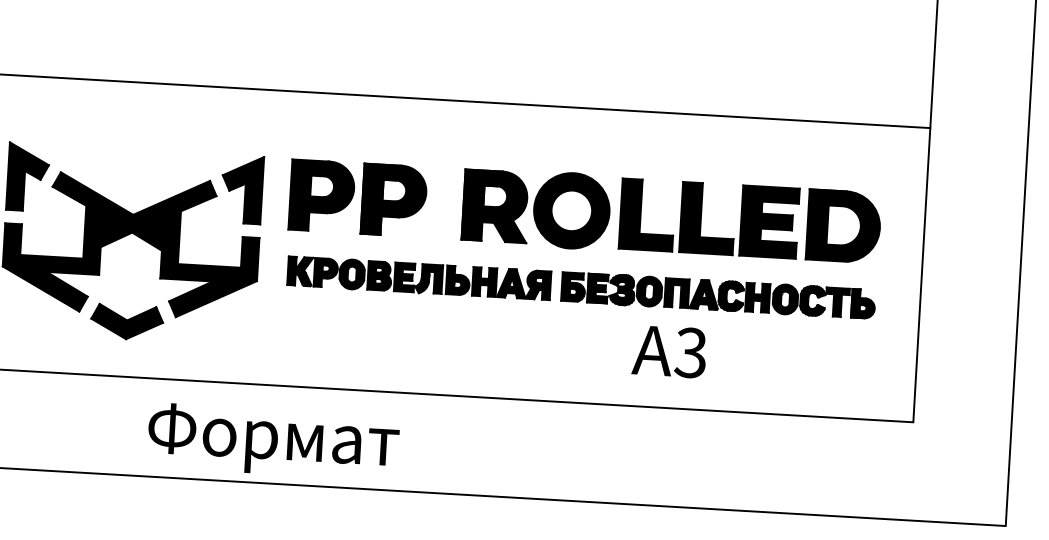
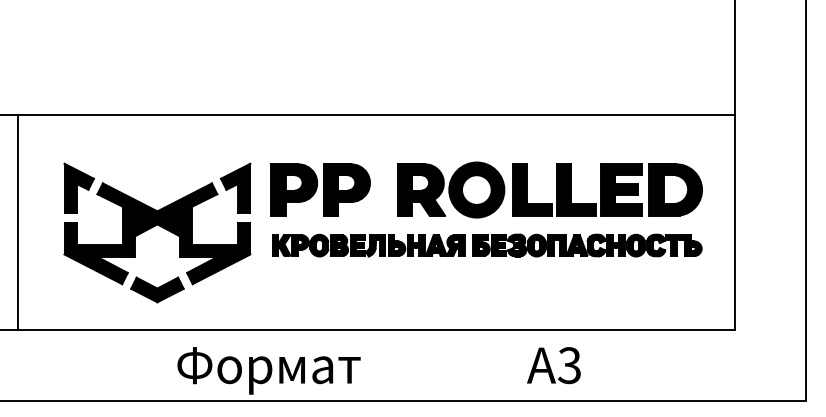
text: (668, 351) -> (553, 365), moved

